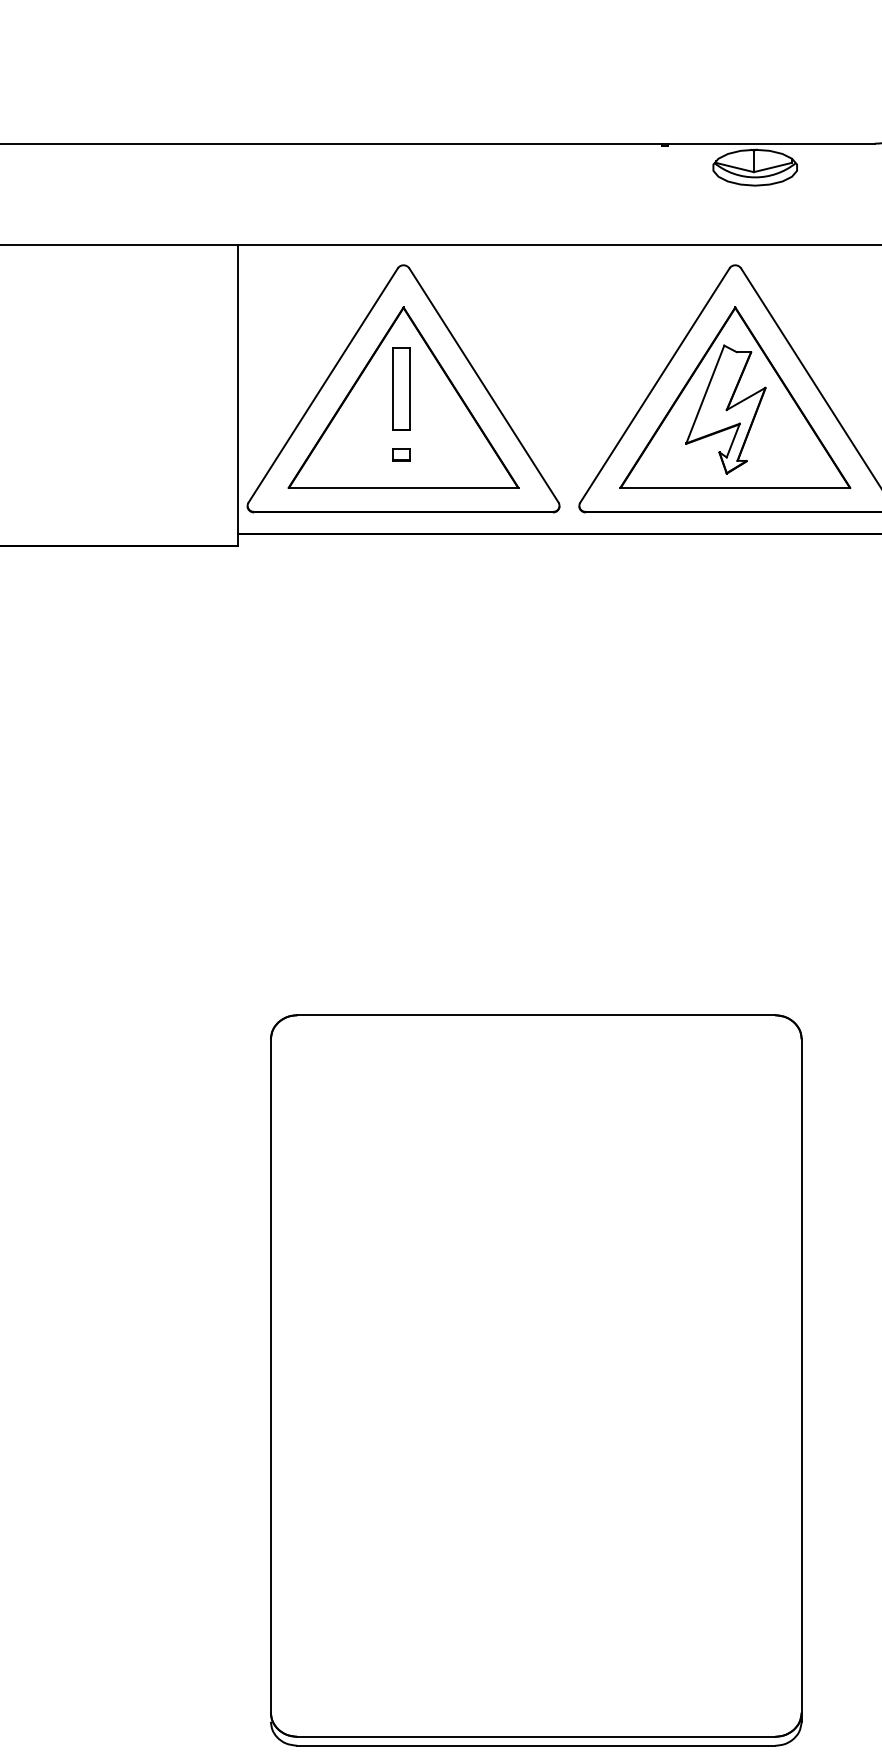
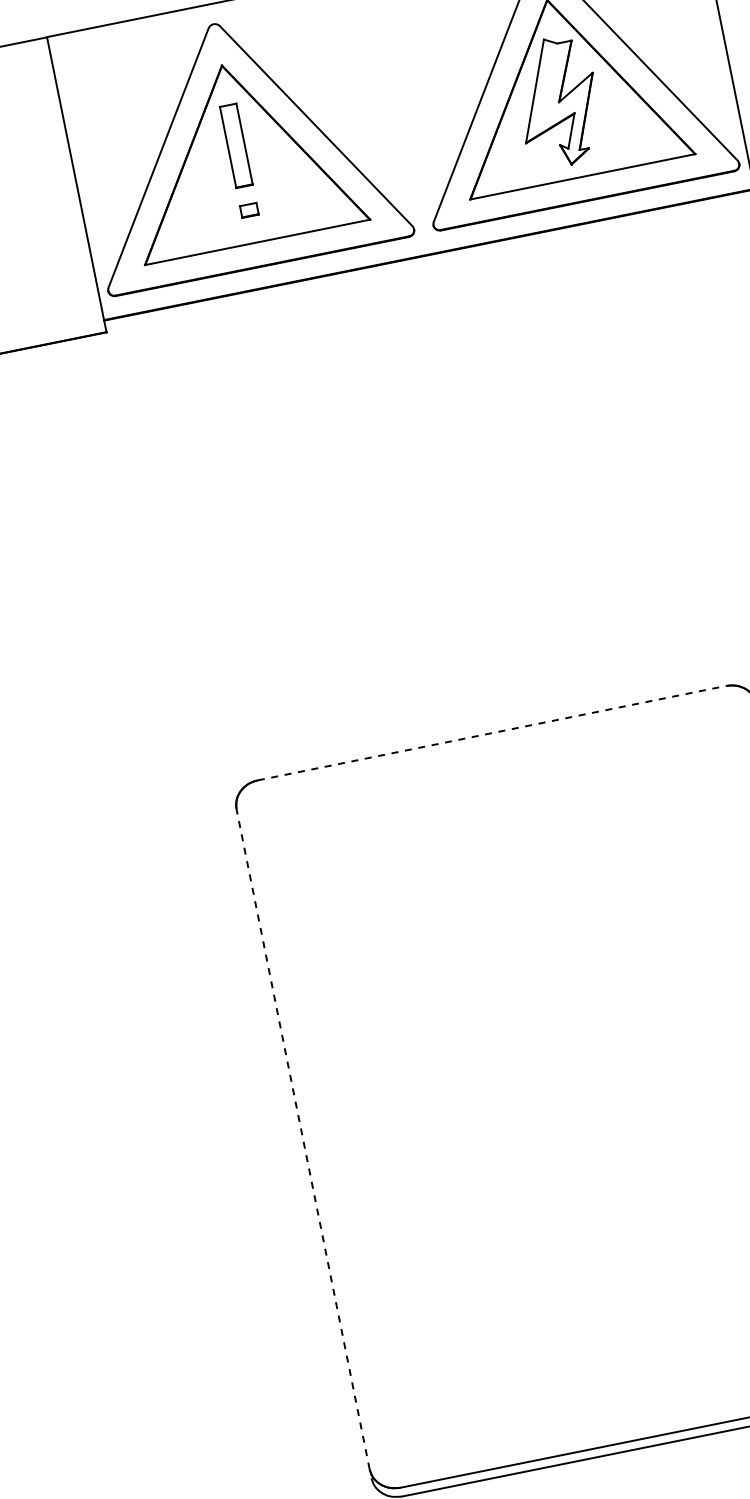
line: (536, 1015) -> (492, 733), solid -> dashed
line: (270, 1376) -> (302, 1139), solid -> dashed

